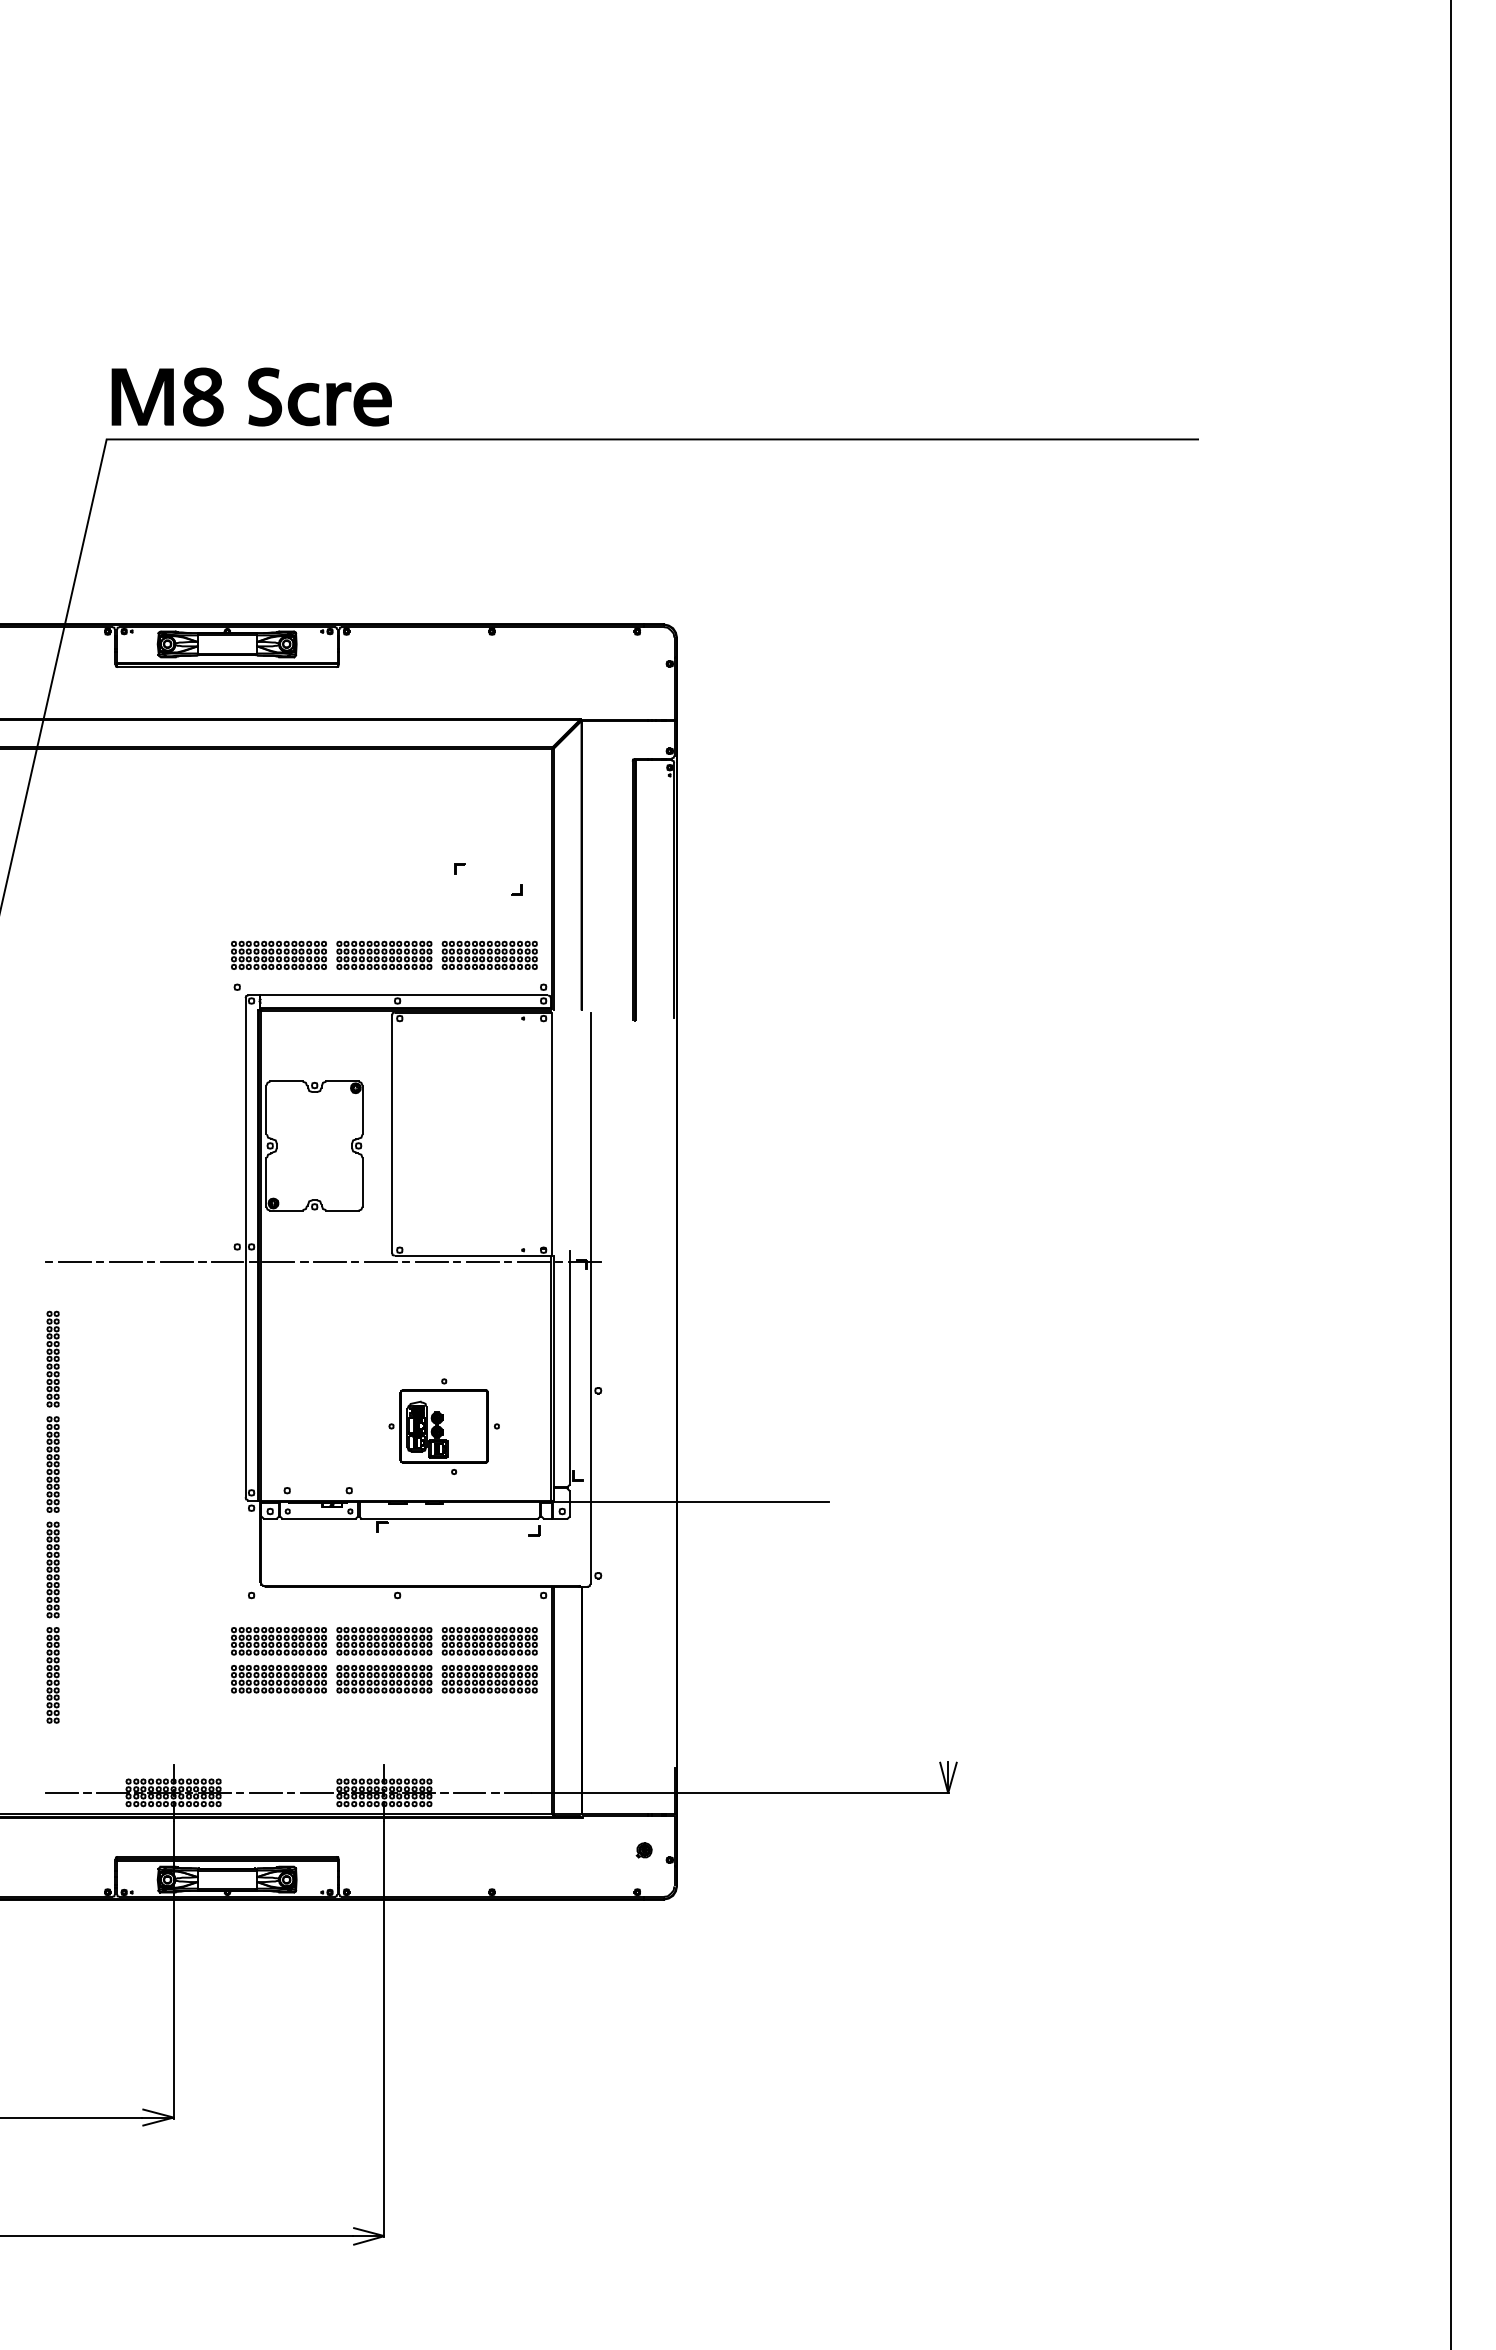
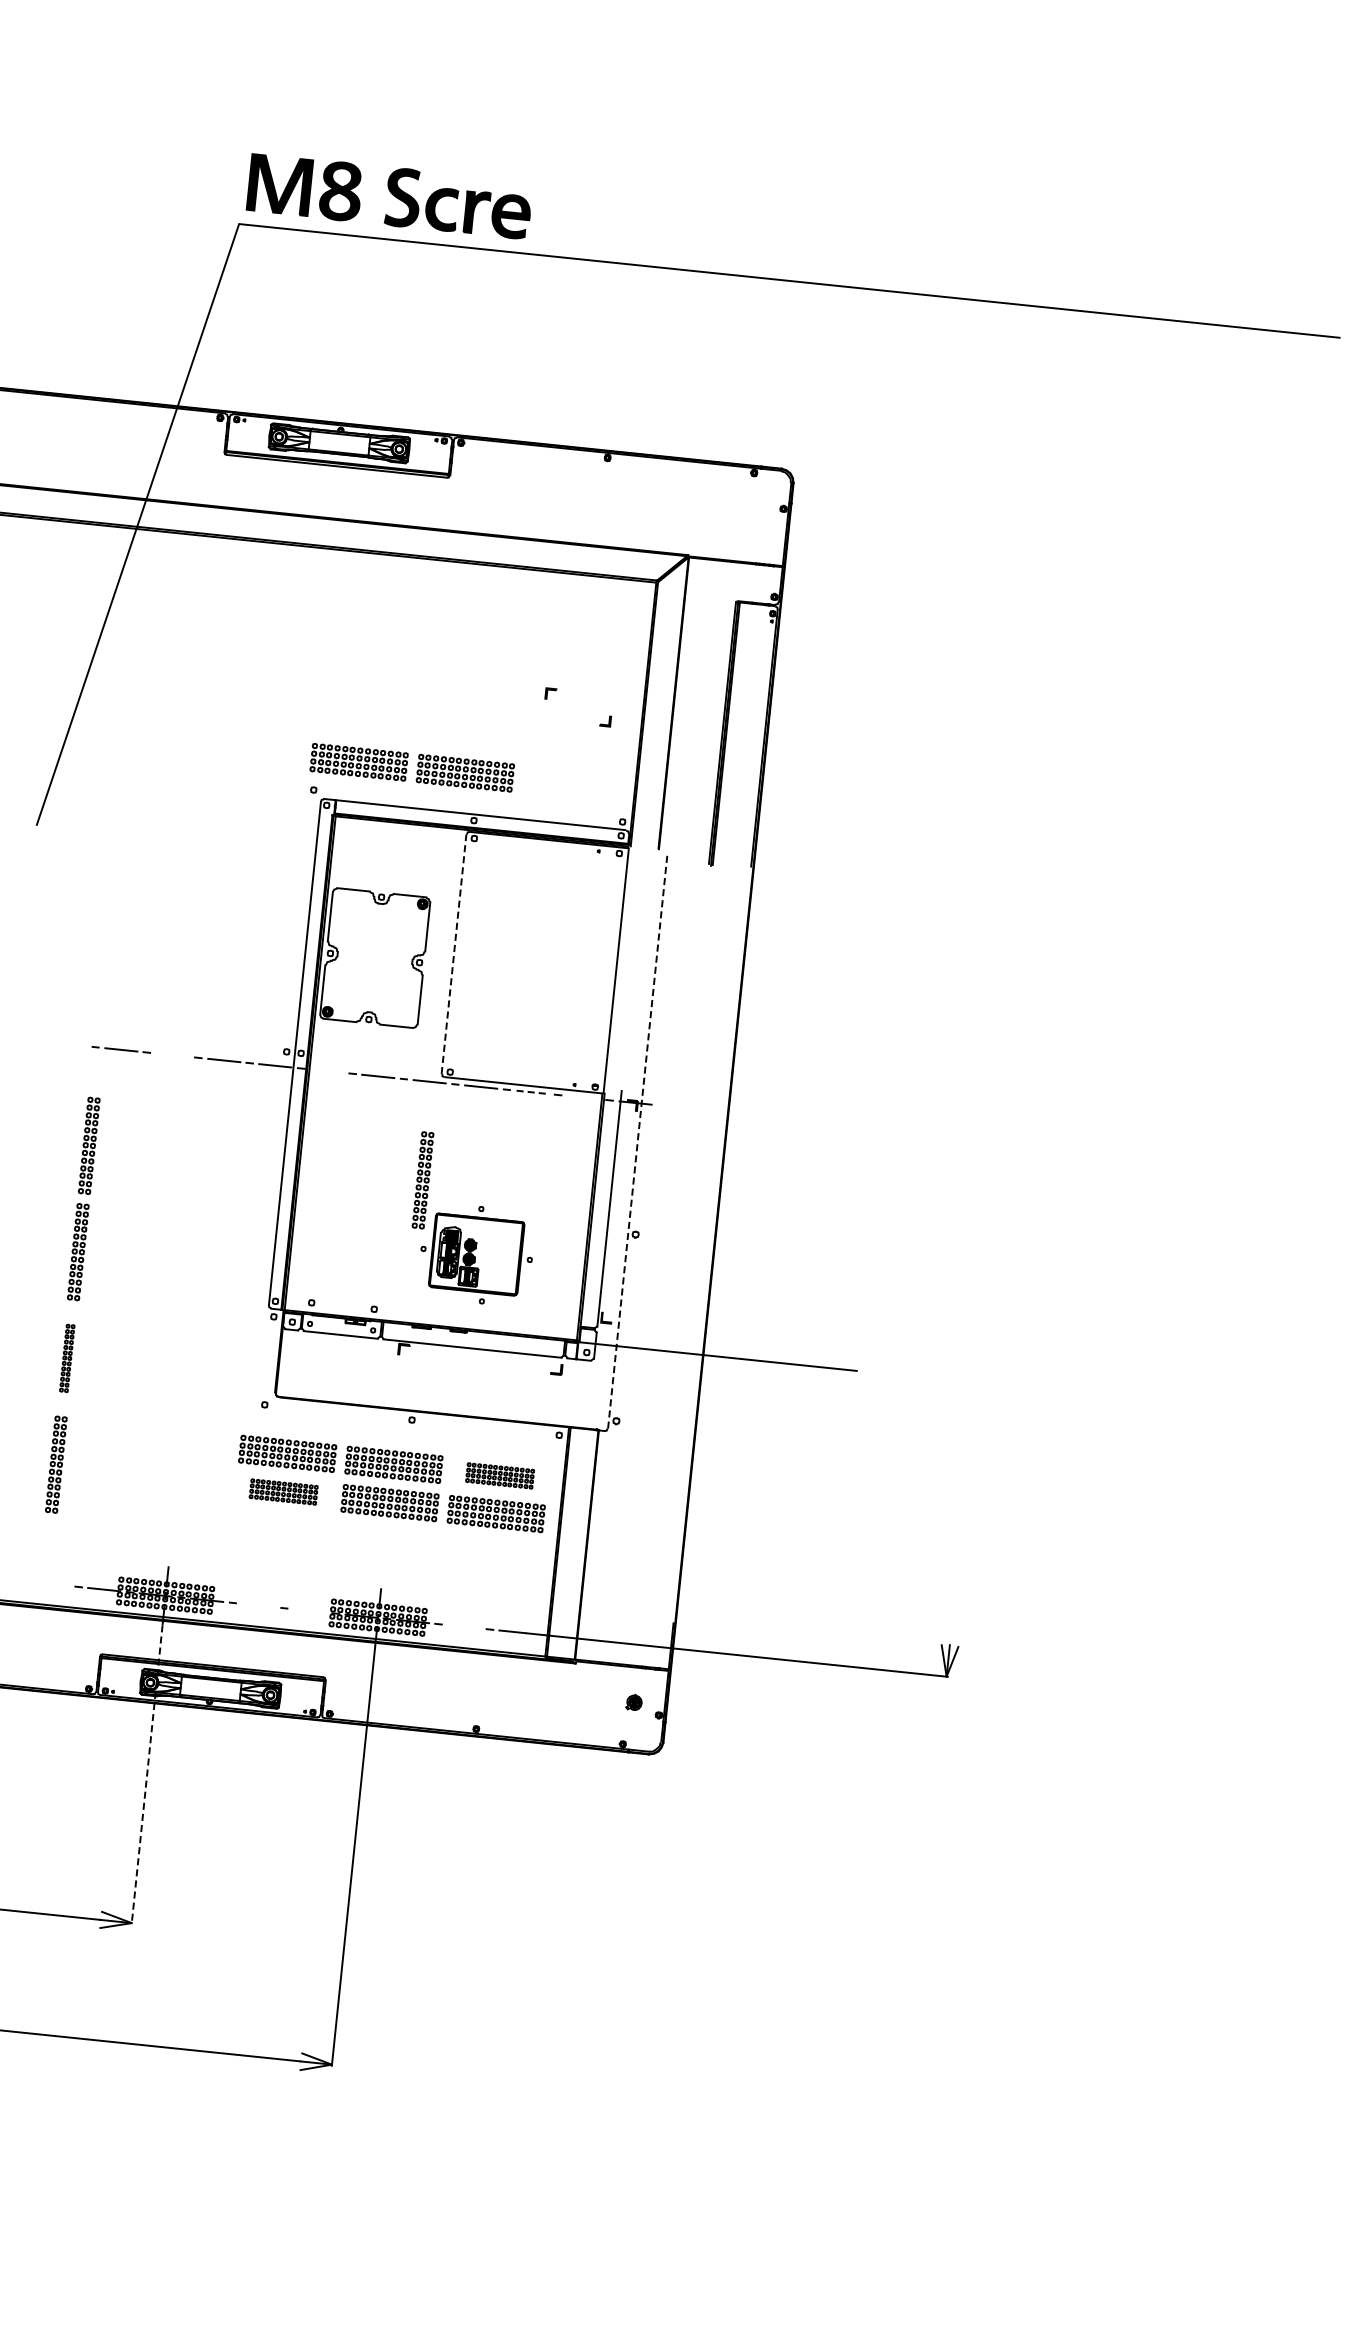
part: (489, 954) -> (571, 783), removed
line: (391, 1134) -> (453, 954), solid -> dashed
line: (125, 1261) -> (172, 1054), removed
line: (278, 1261) -> (326, 1070), removed
line: (482, 1261) -> (532, 1092), solid -> dashed
line: (533, 1261) -> (583, 1097), removed
line: (590, 1298) -> (637, 1140), solid -> dashed
part: (383, 1358) -> (422, 1179), added
part: (52, 1569) -> (66, 1357), size x0.7
part: (489, 1641) -> (499, 1476), size x0.7
part: (278, 1678) -> (283, 1491), size x0.7
line: (61, 1793) -> (52, 1584), removed
line: (265, 1793) -> (258, 1605), removed
line: (316, 1793) -> (309, 1611), removed
line: (469, 1793) -> (463, 1627), removed
line: (173, 1970) -> (146, 1774), solid -> dashed

